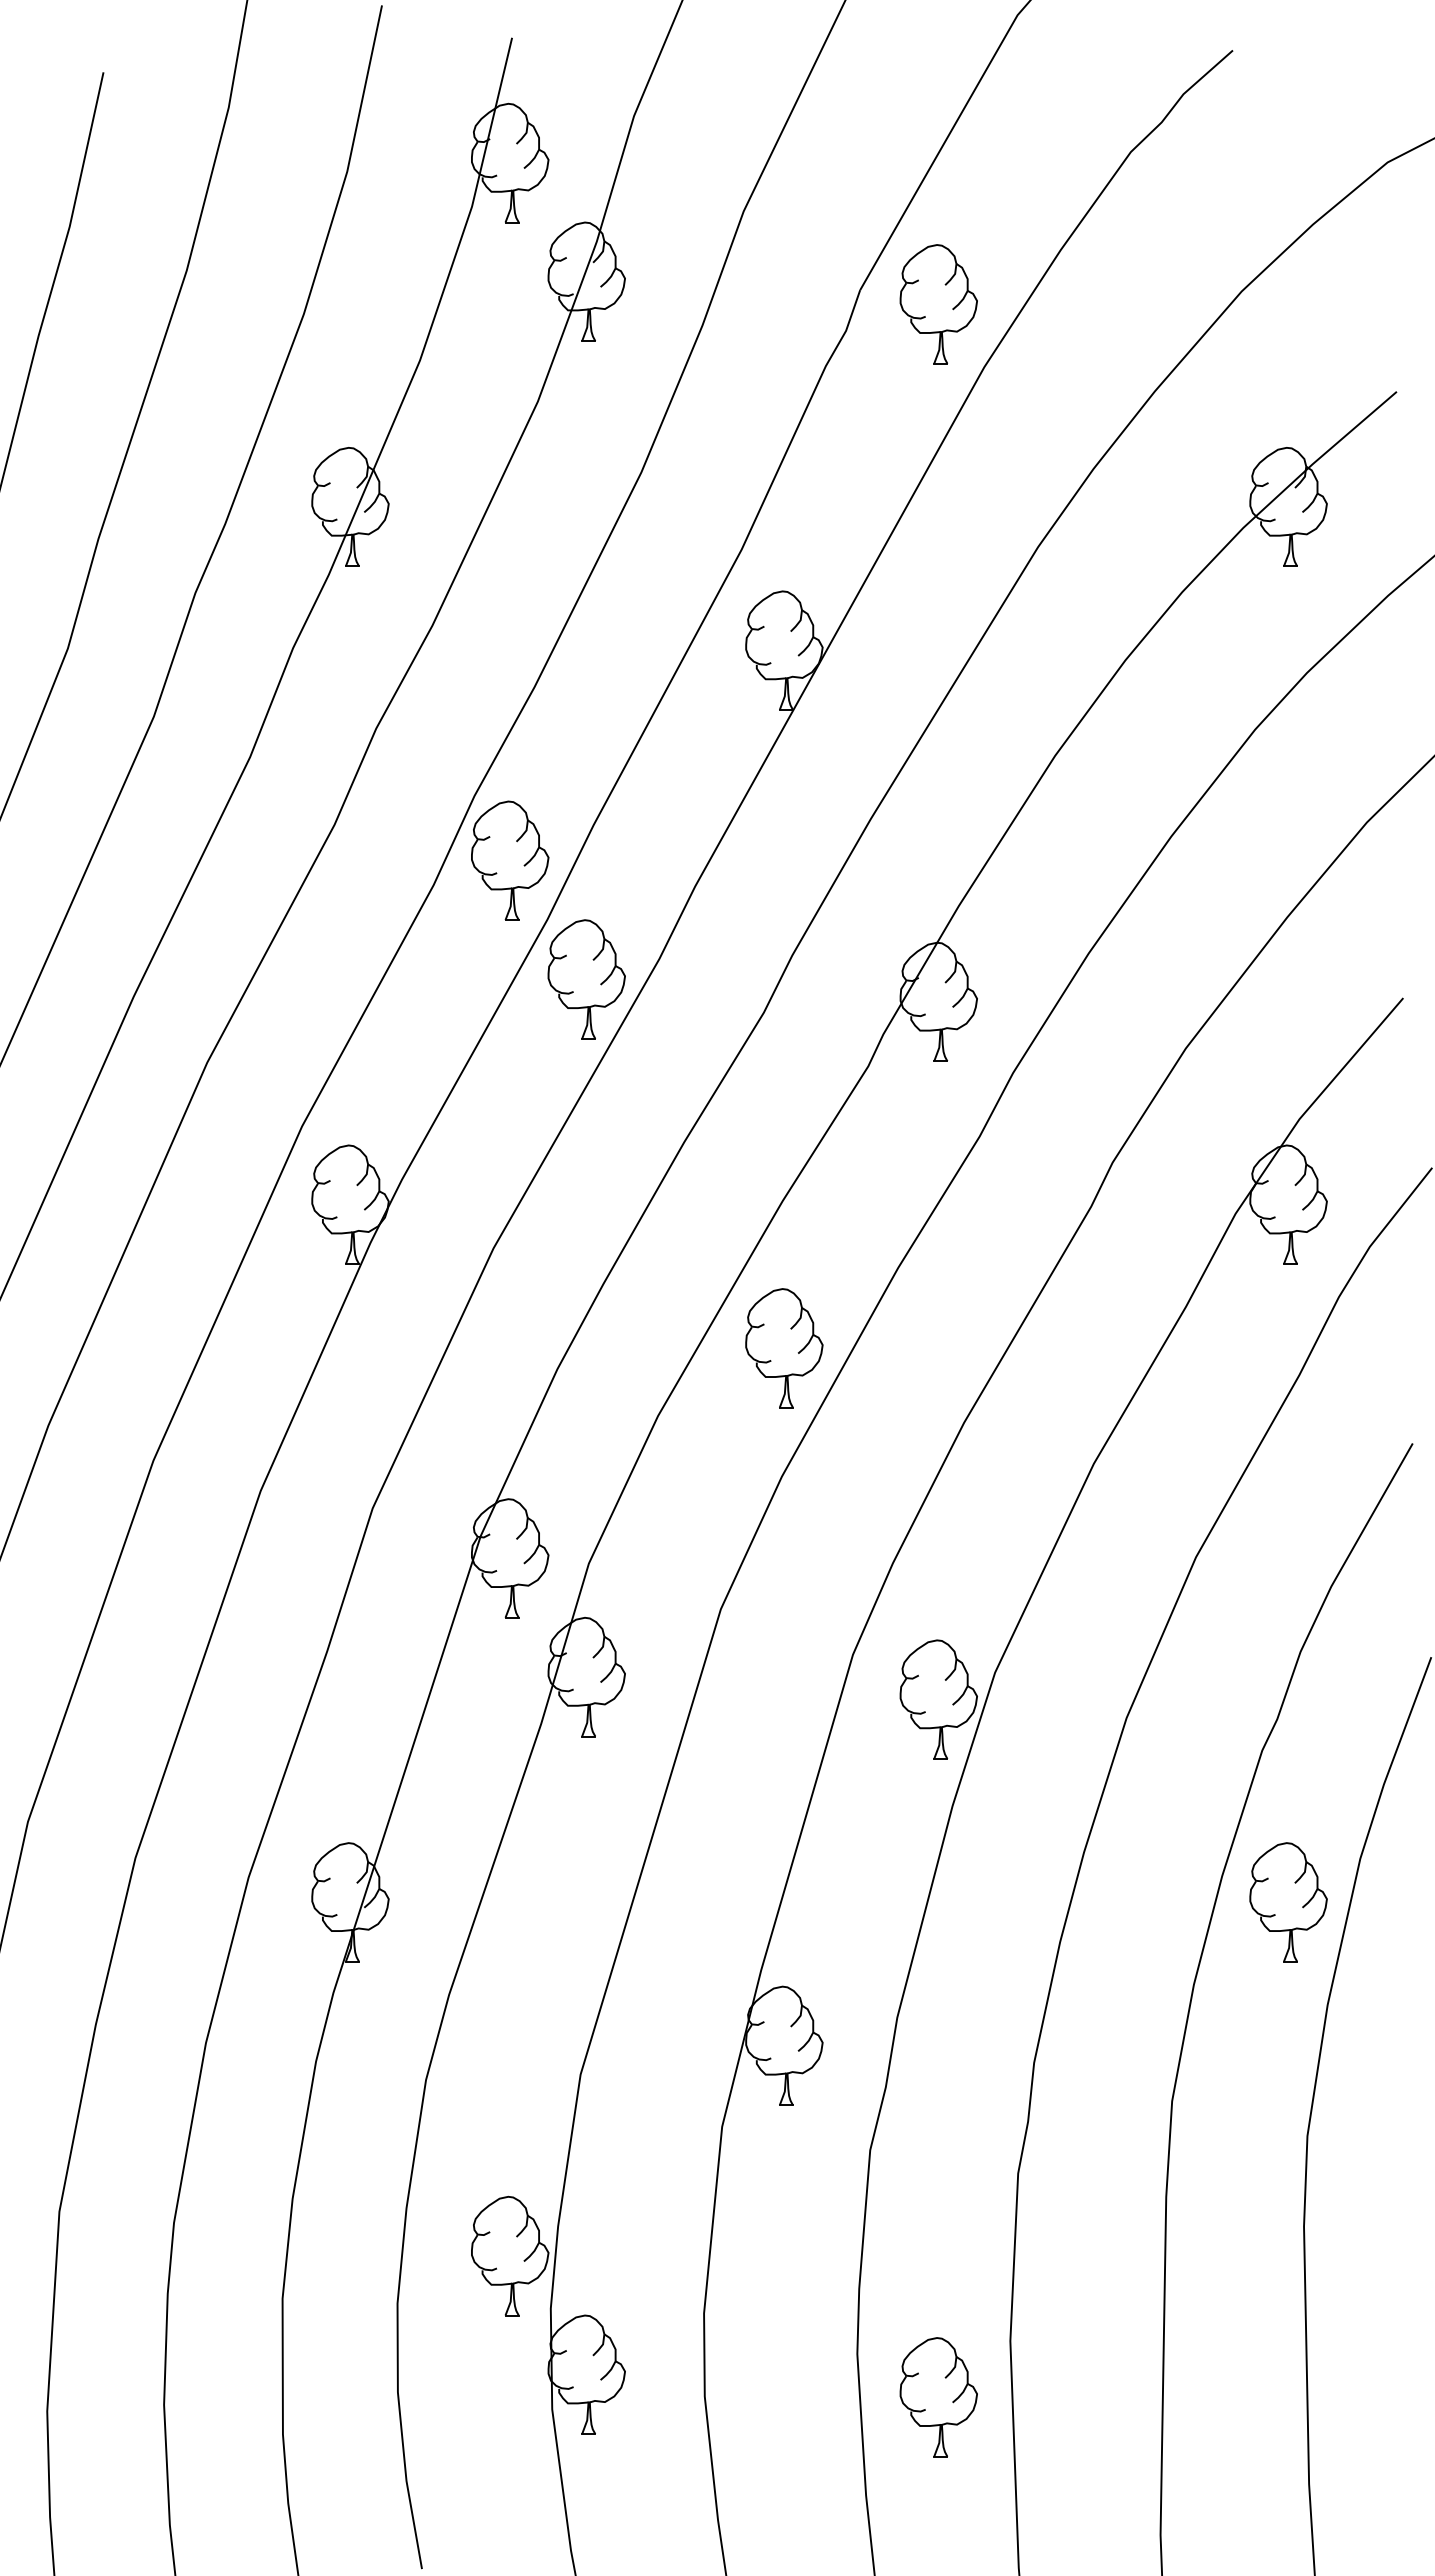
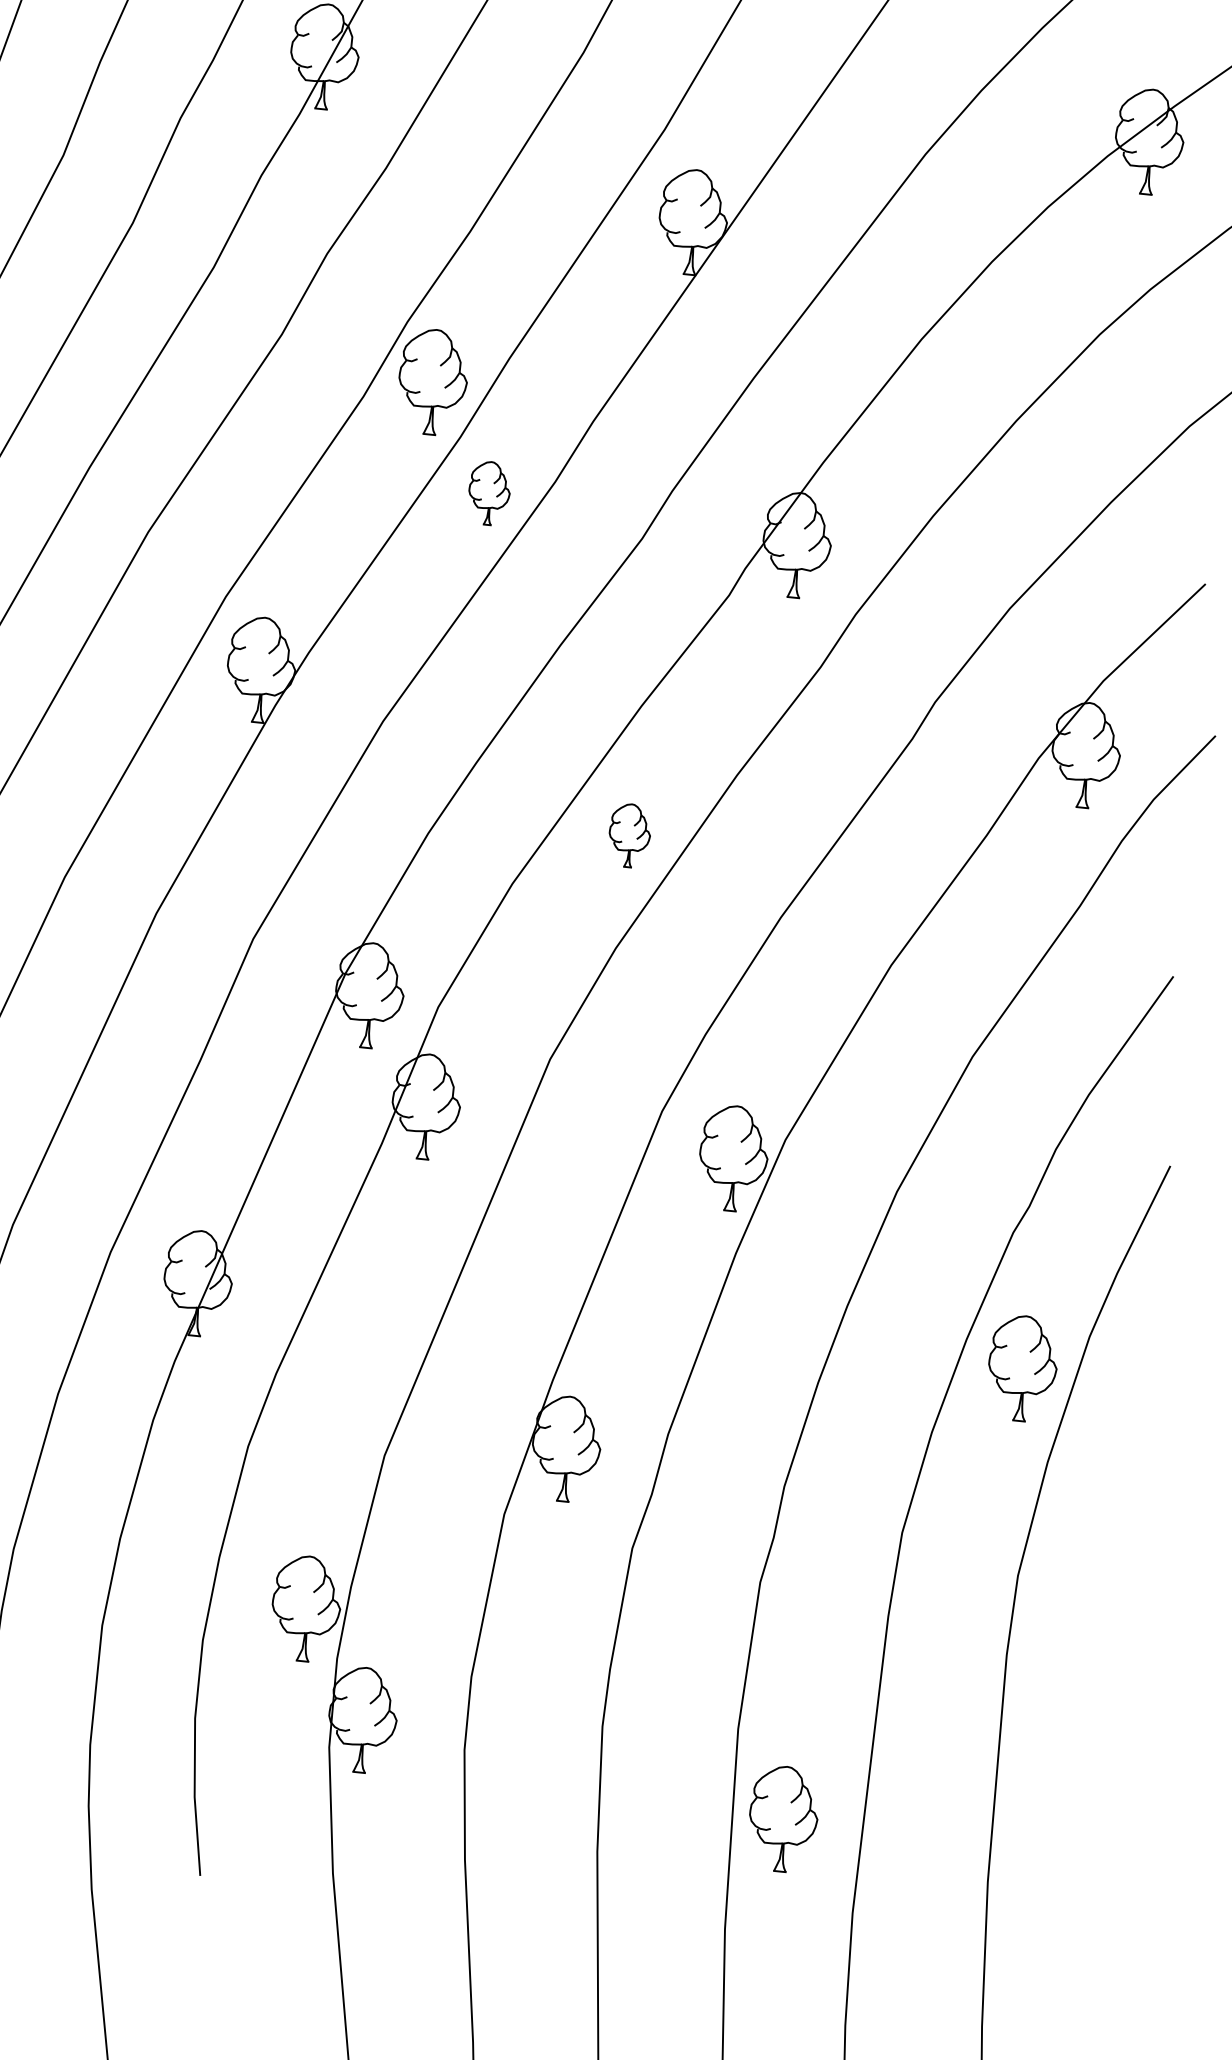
part: (586, 979) -> (489, 493), size x0.6
part: (784, 1348) -> (629, 835), size x0.6
part: (938, 2397) -> (783, 1819), moved

